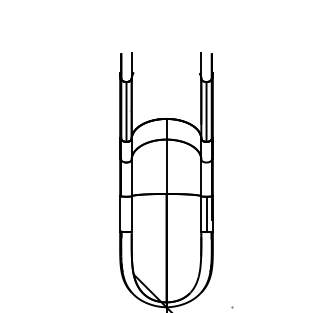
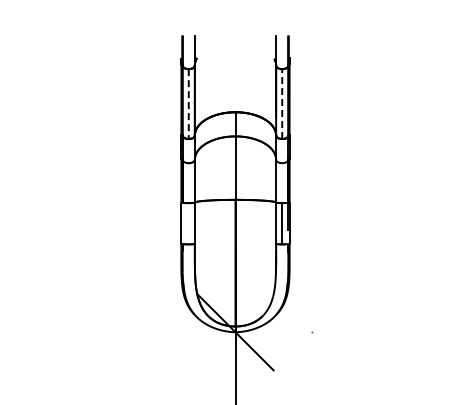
line: (126, 112) -> (188, 104), solid -> dashed
line: (206, 112) -> (282, 104), solid -> dashed

